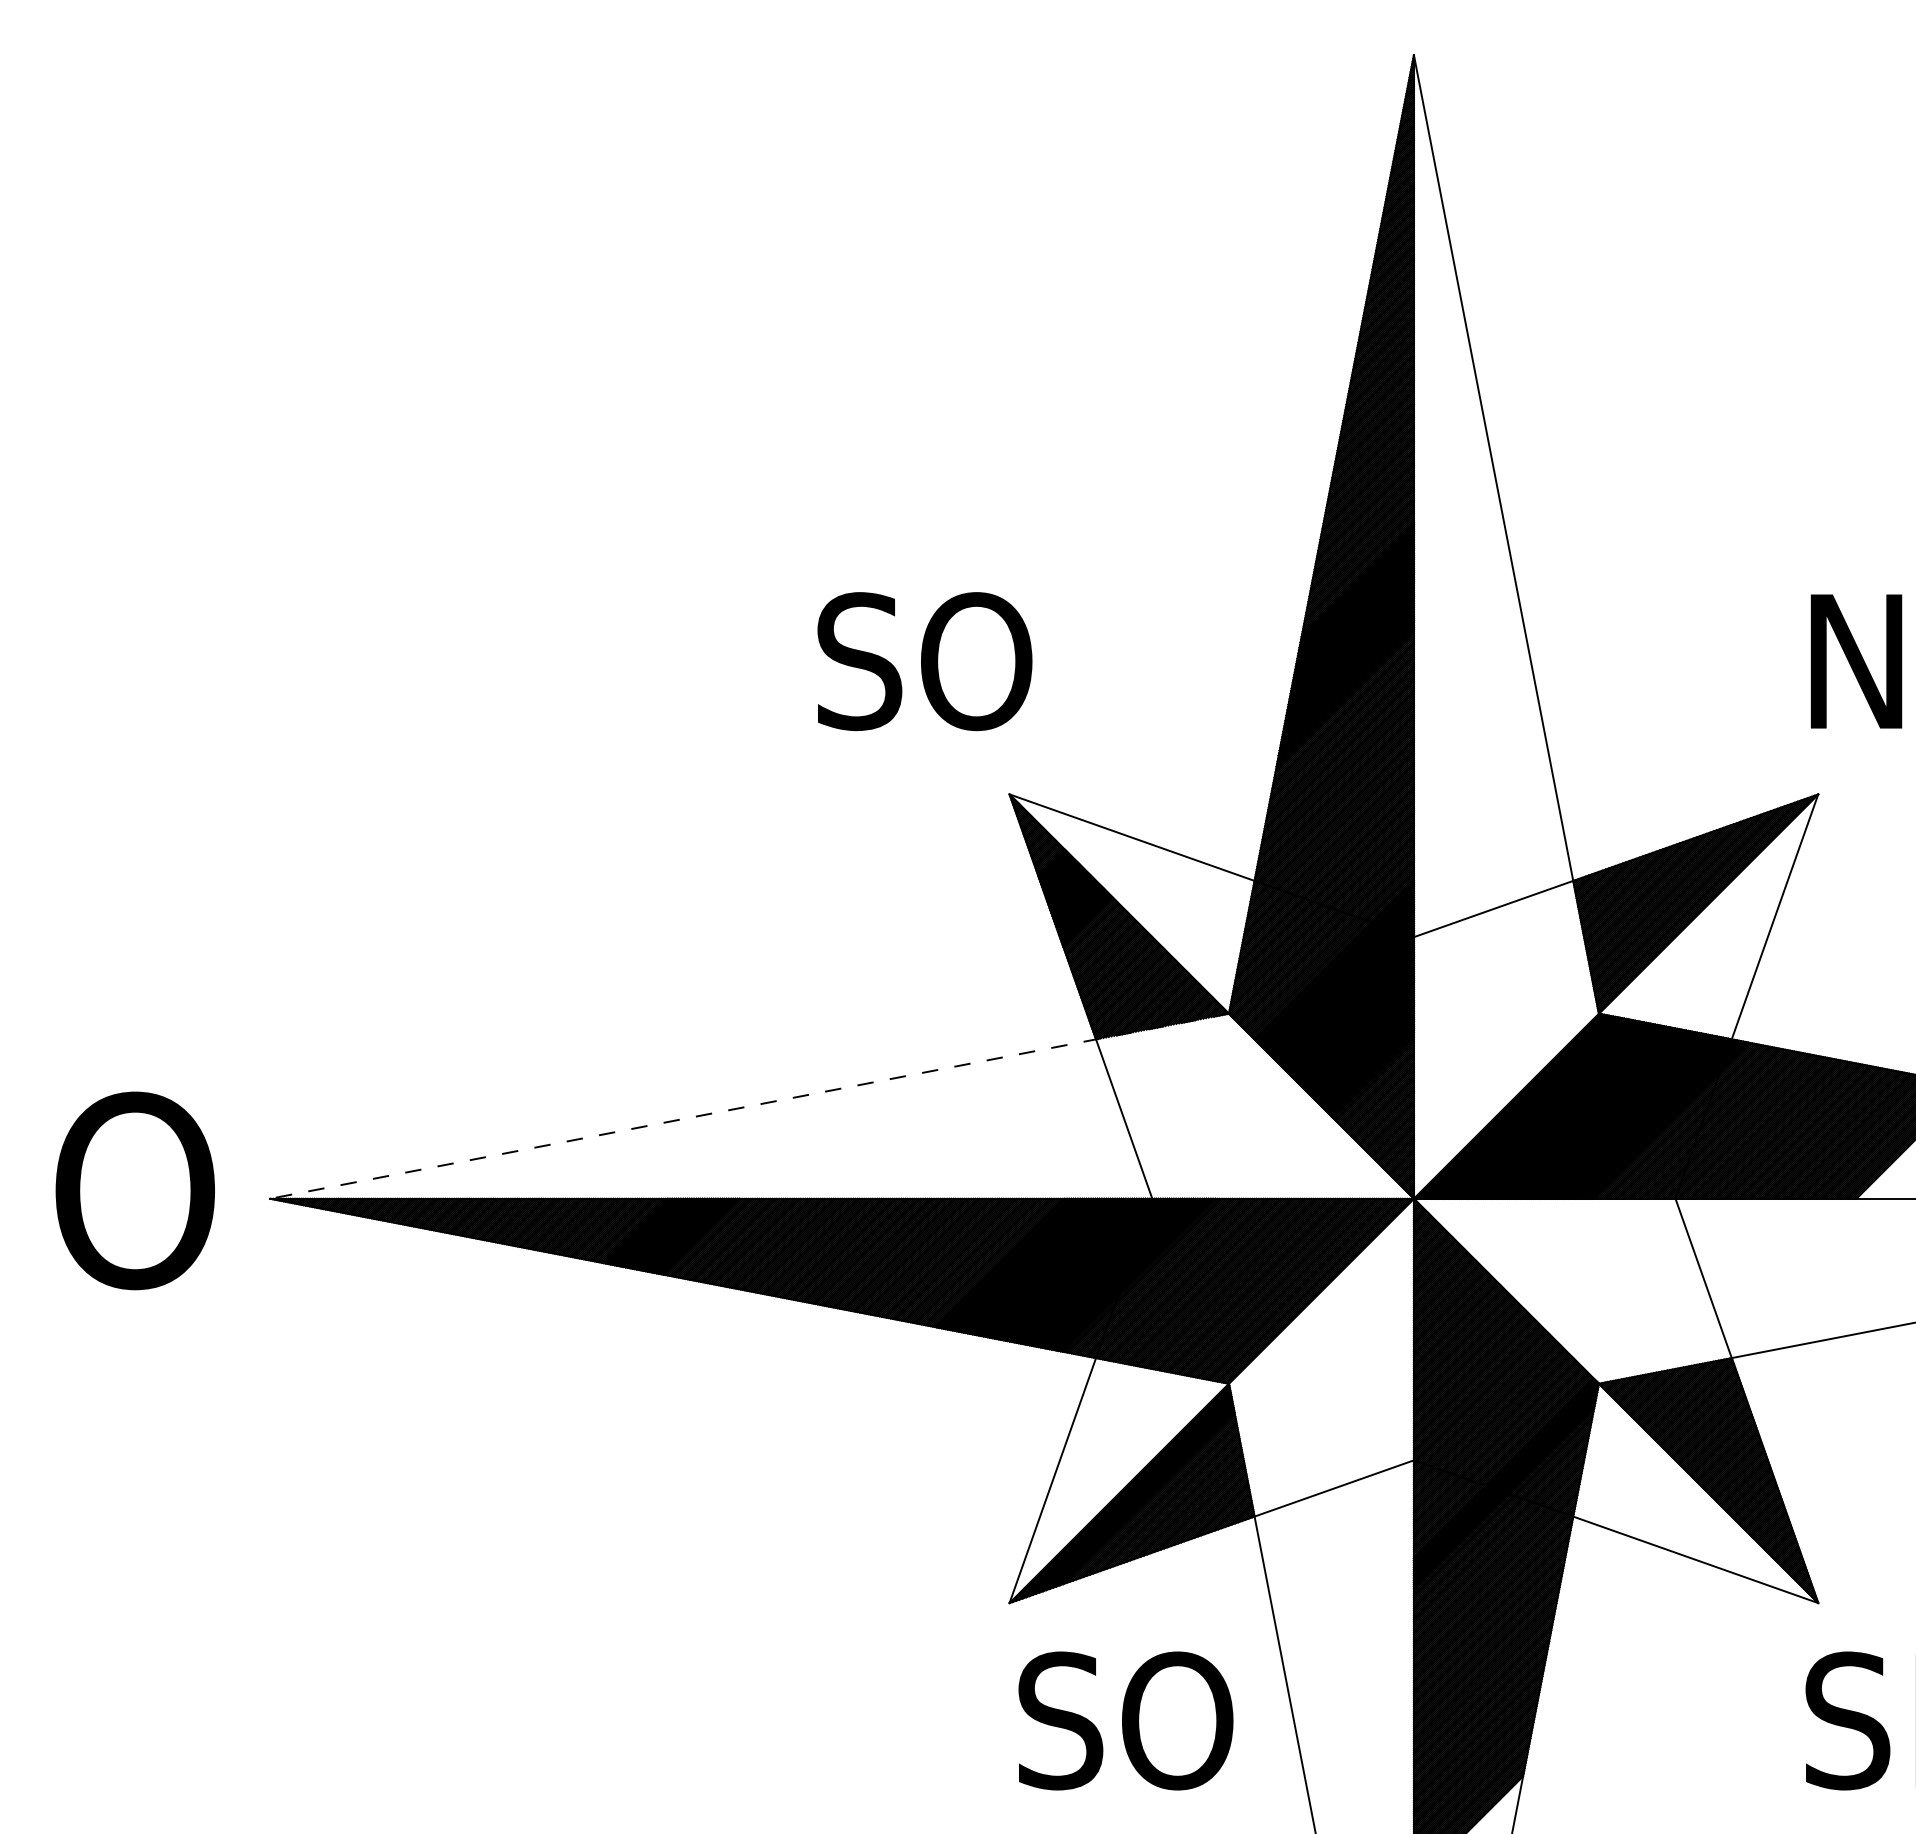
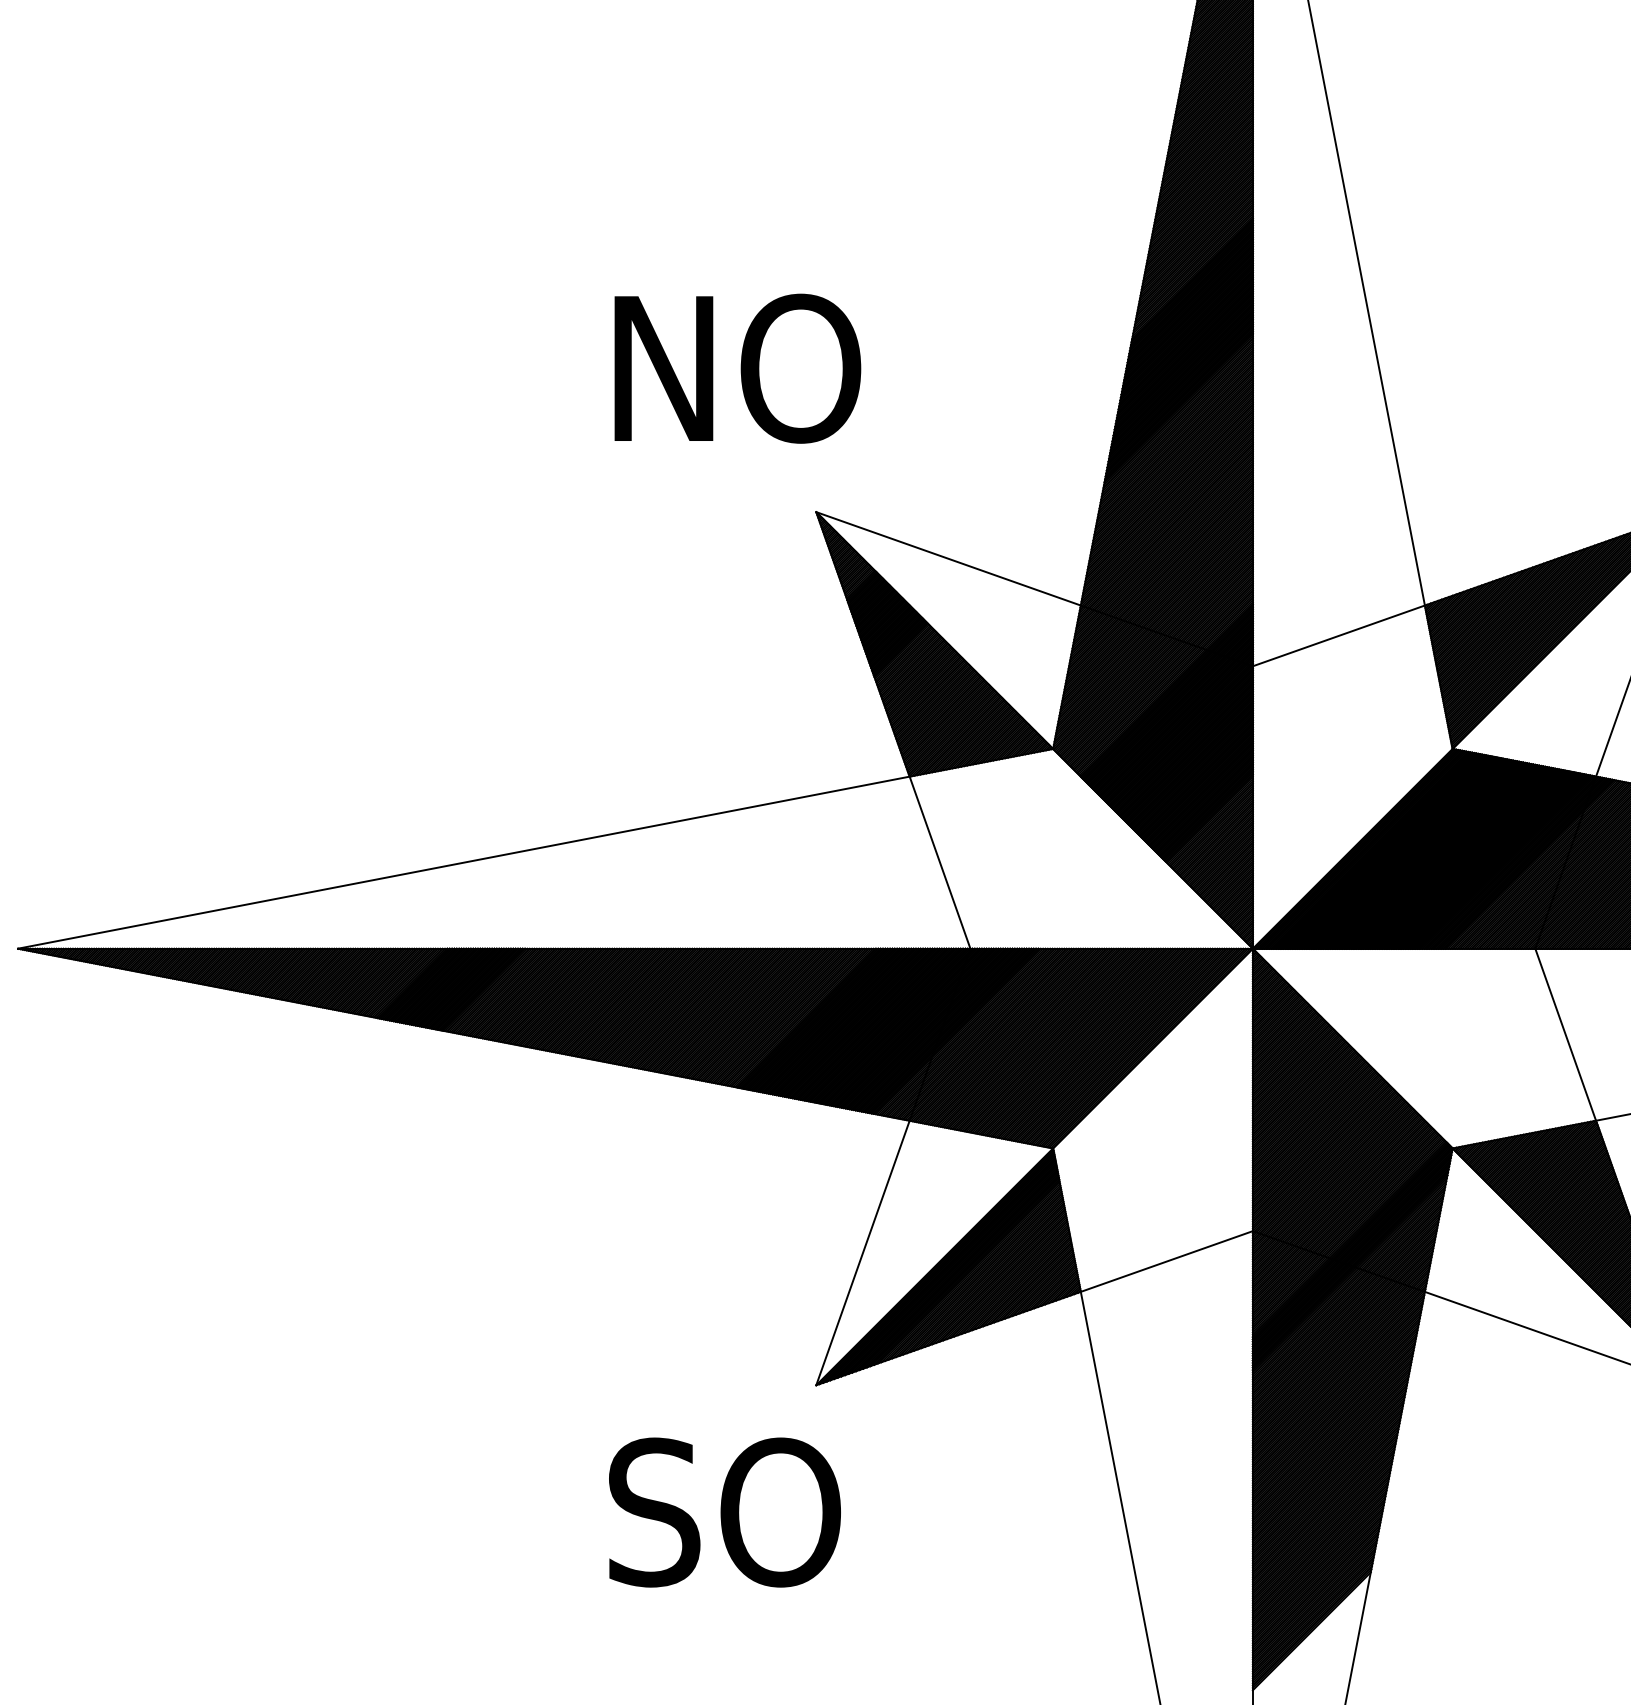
text: (934, 661) -> (735, 368), SO -> NO
line: (749, 1106) -> (535, 849), dashed -> solid
text: (1125, 1720) -> (724, 1512), moved

